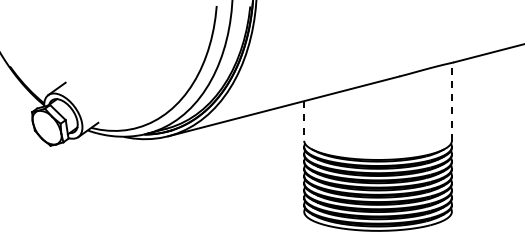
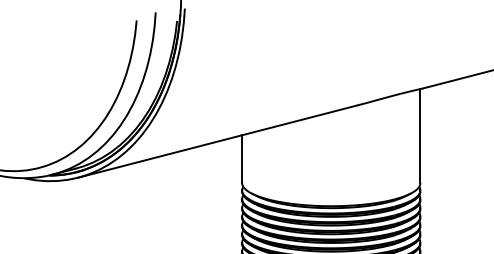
line: (451, 101) -> (419, 135), dashed -> solid
line: (304, 121) -> (242, 159), dashed -> solid

